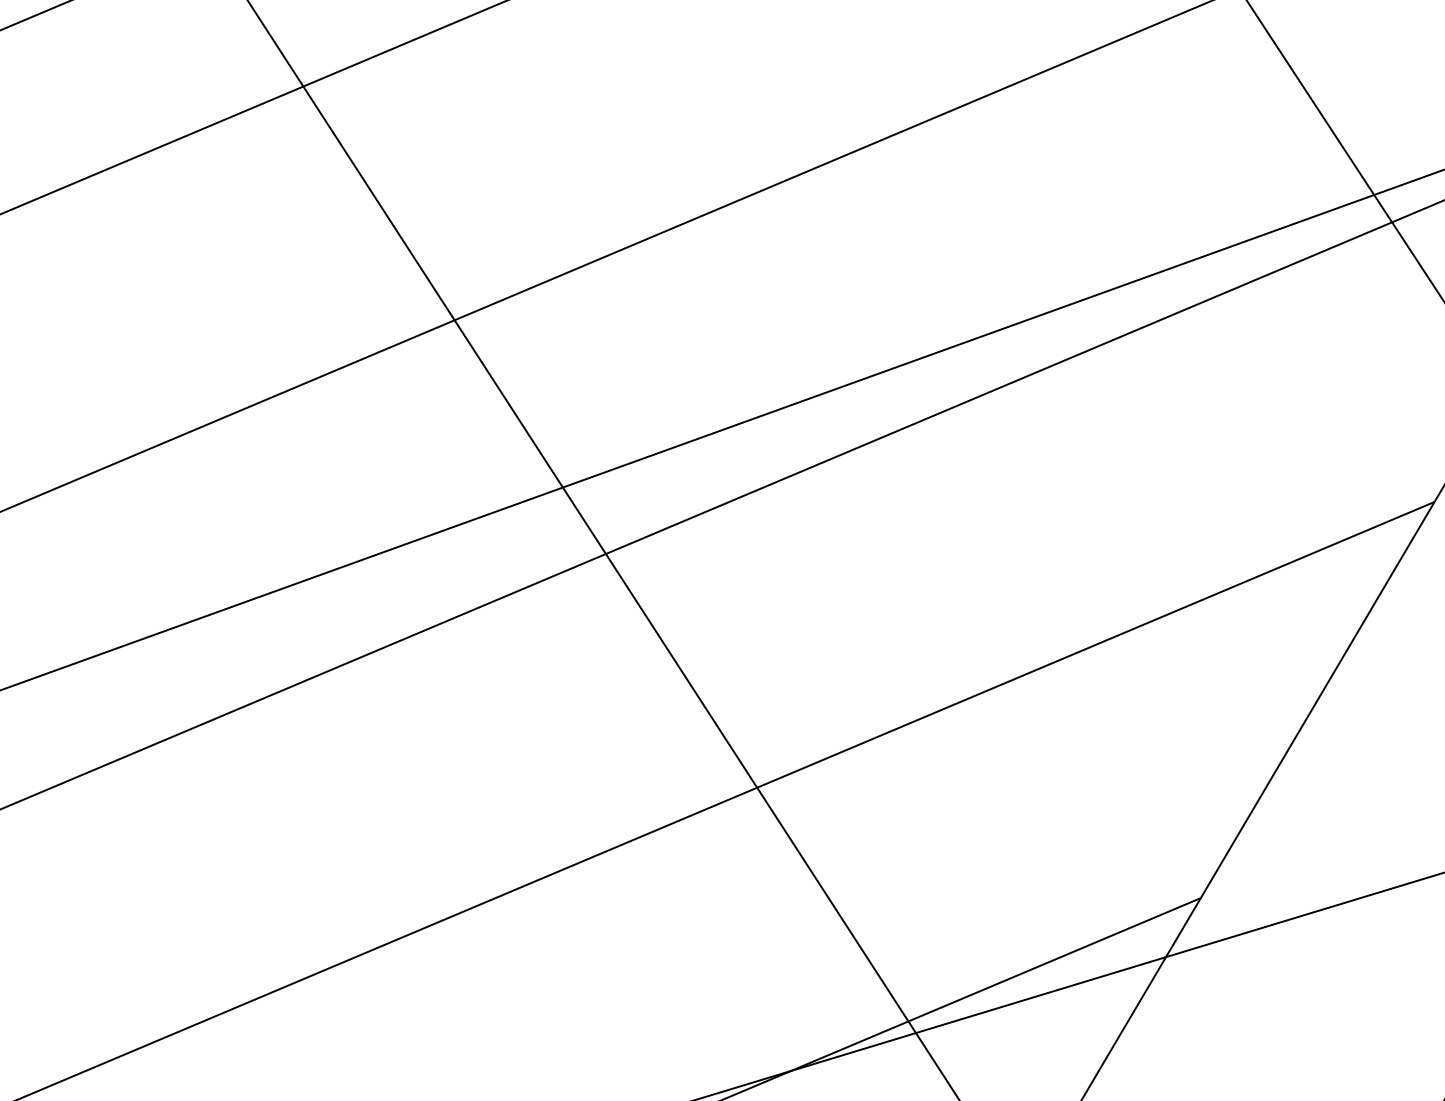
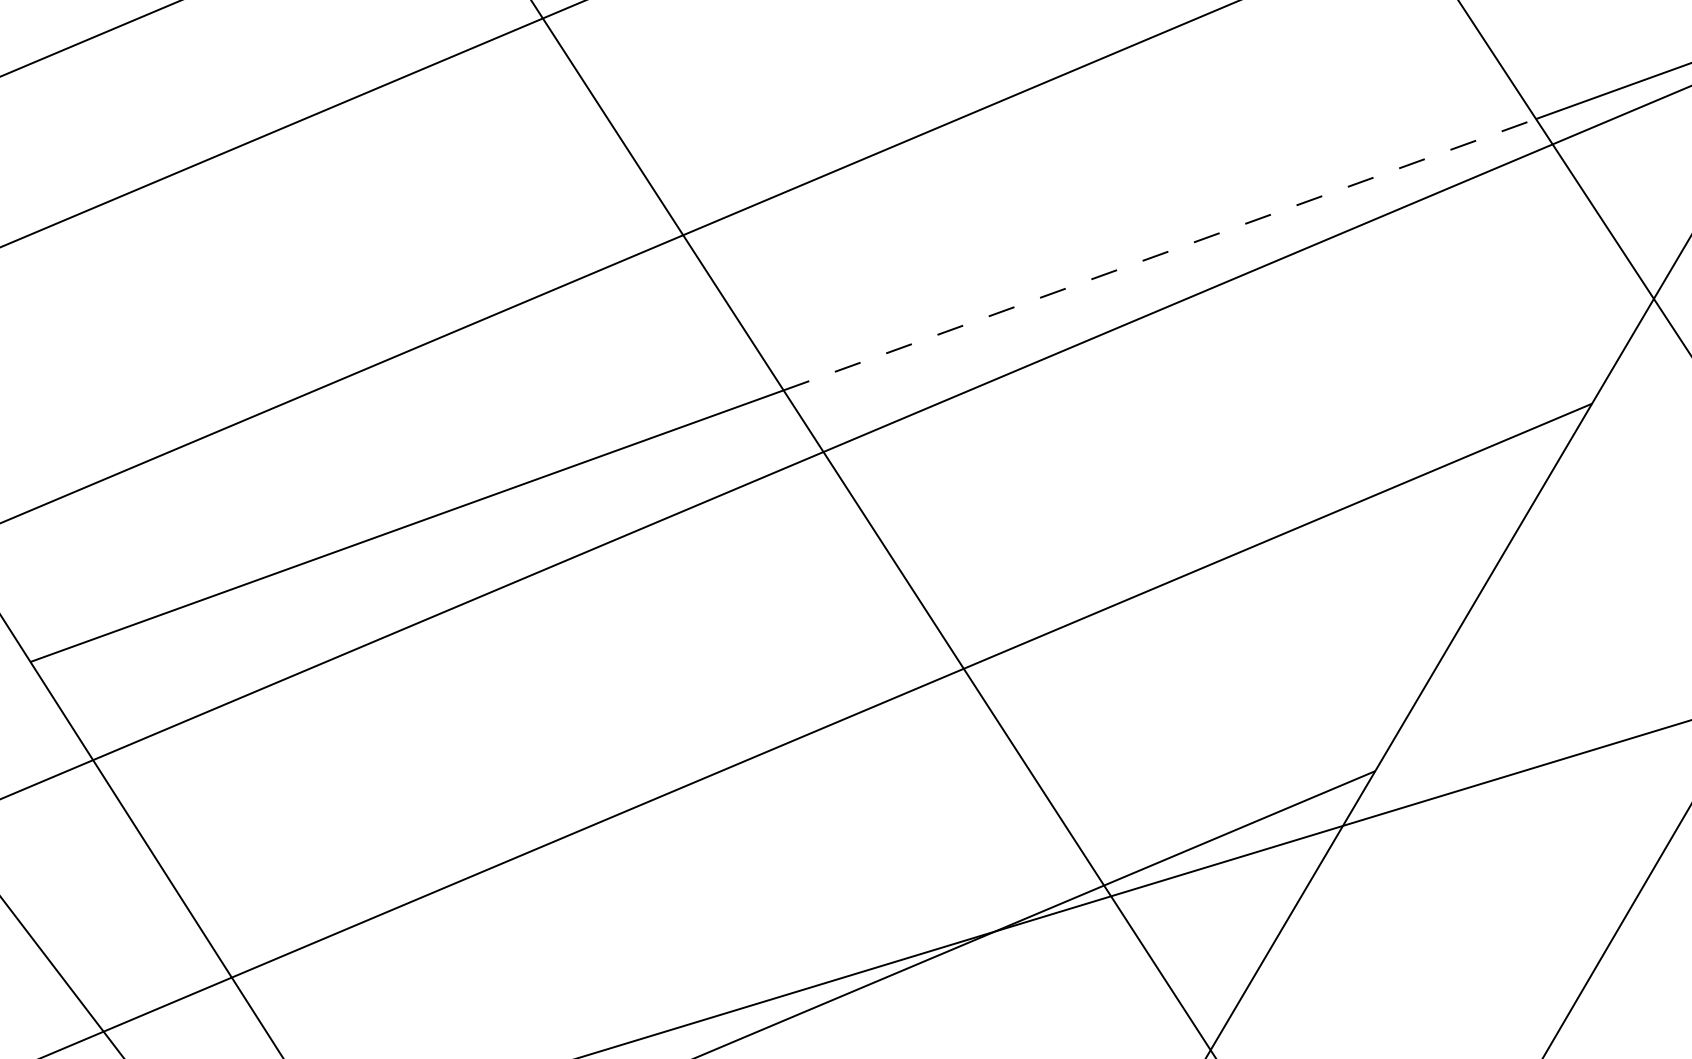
line: (968, 341) -> (1159, 254), solid -> dashed

